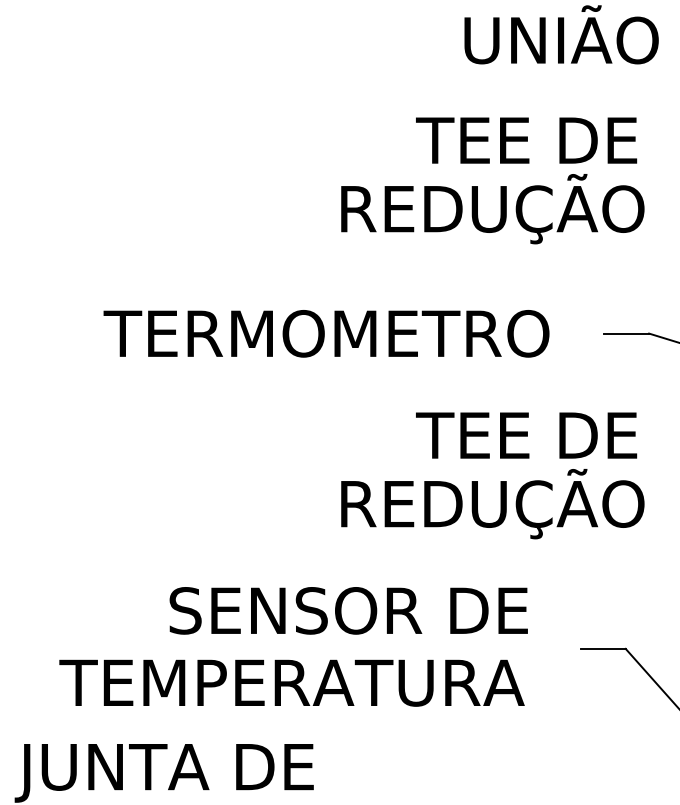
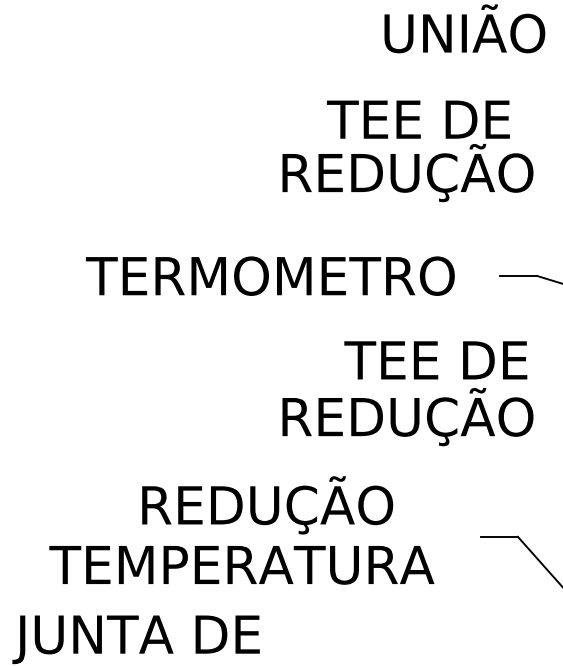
text: (526, 140) -> (418, 119), moved
text: (348, 610) -> (288, 505), SENSOR DE -> REDUÇÃO

